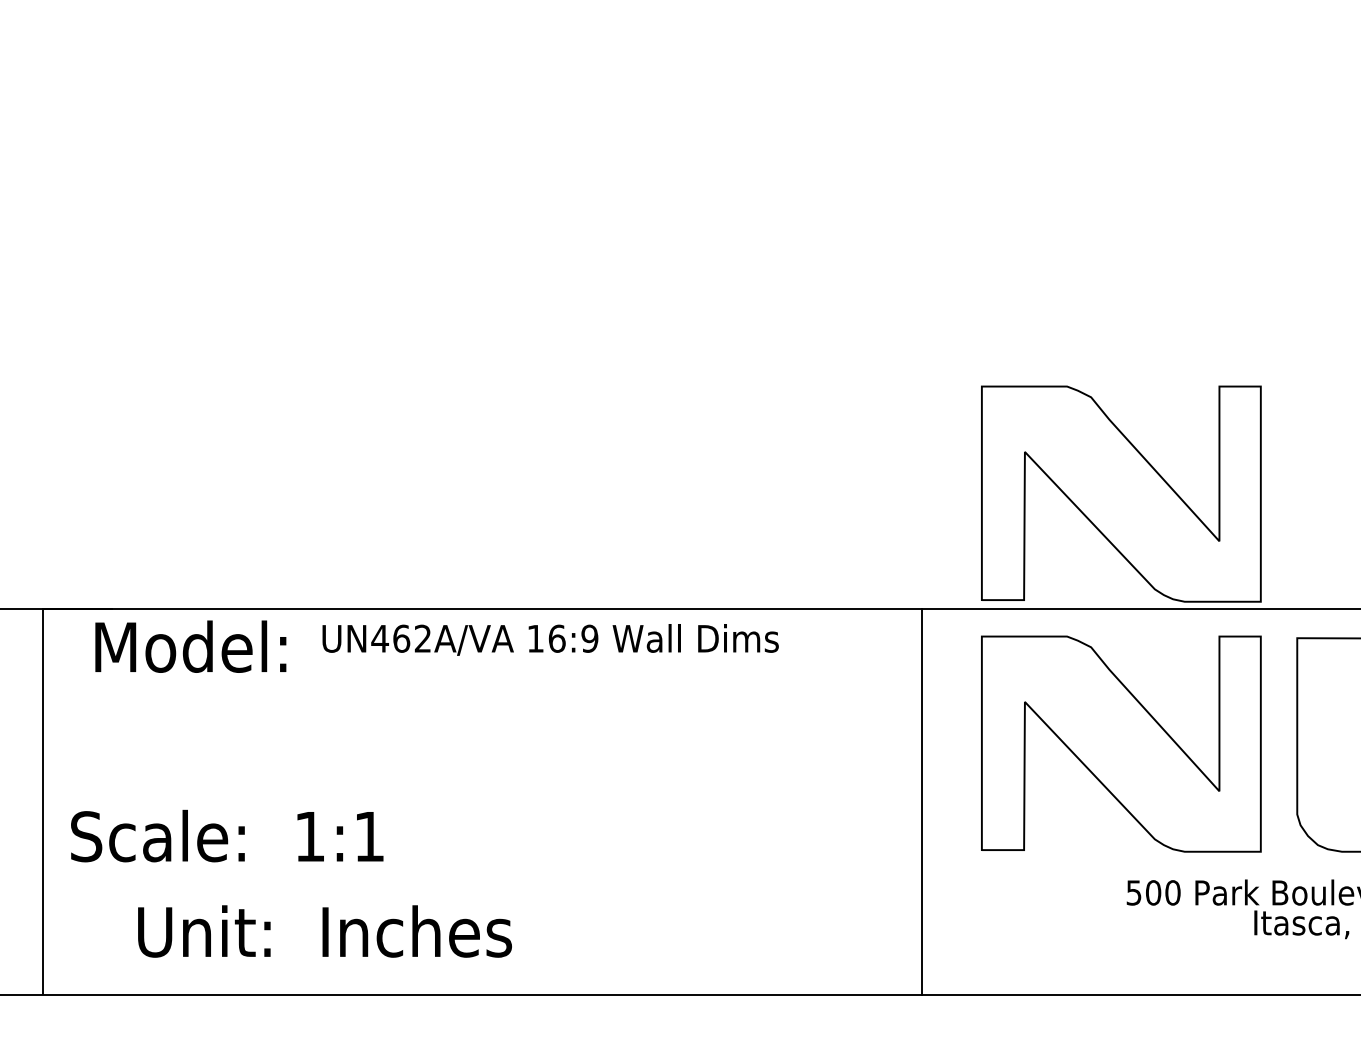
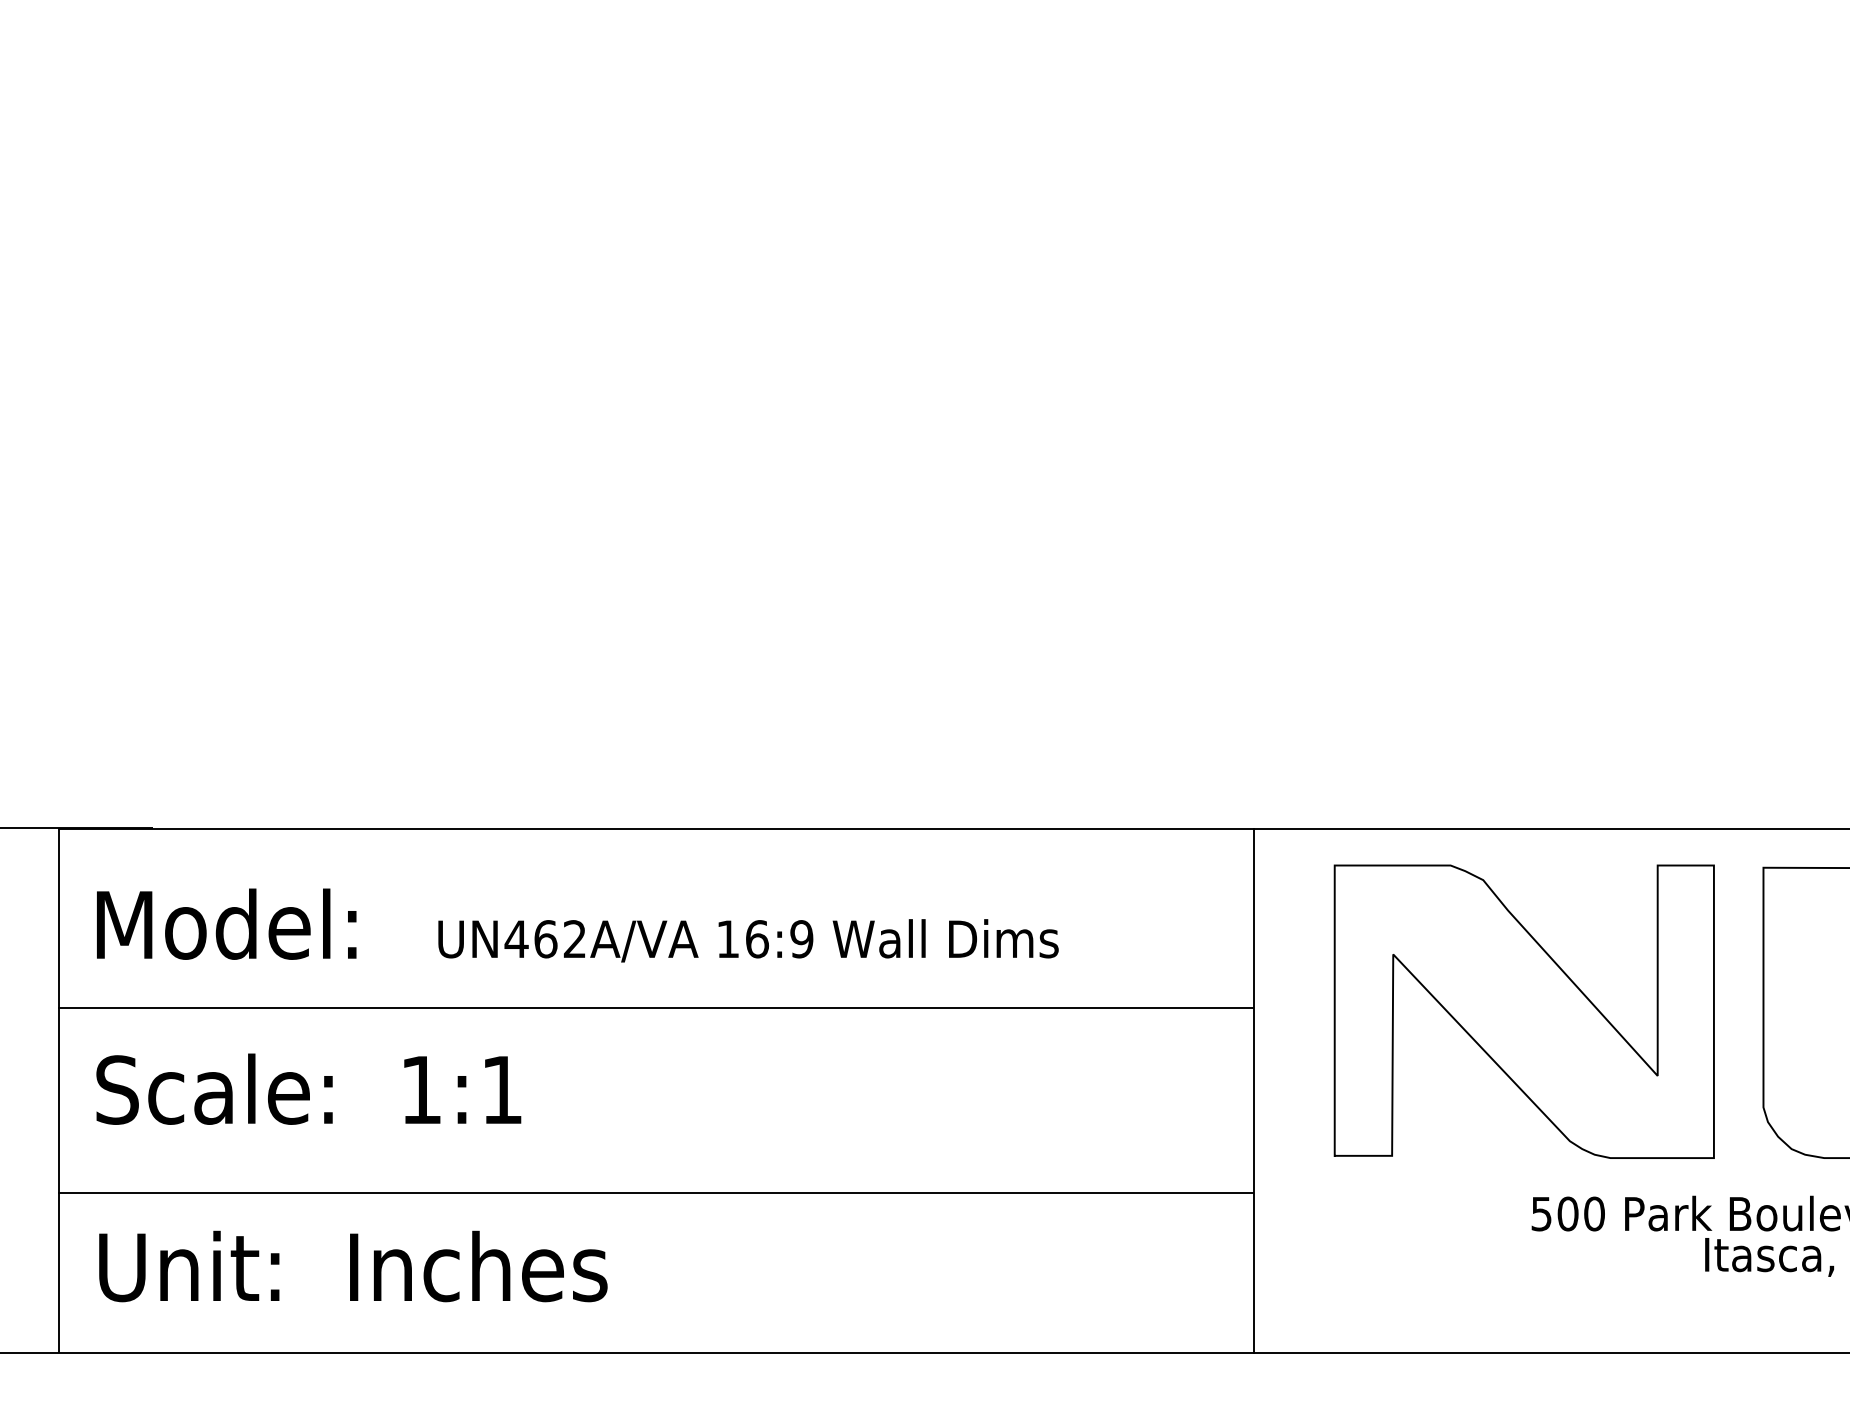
curve: (1149, 465) -> (1562, 632), removed
text: (550, 639) -> (748, 940), moved
text: (190, 646) -> (226, 923), moved
line: (482, 741) -> (655, 1008), added
text: (227, 835) -> (309, 1088), moved
line: (482, 877) -> (655, 1193), added
text: (324, 931) -> (352, 1266), moved

